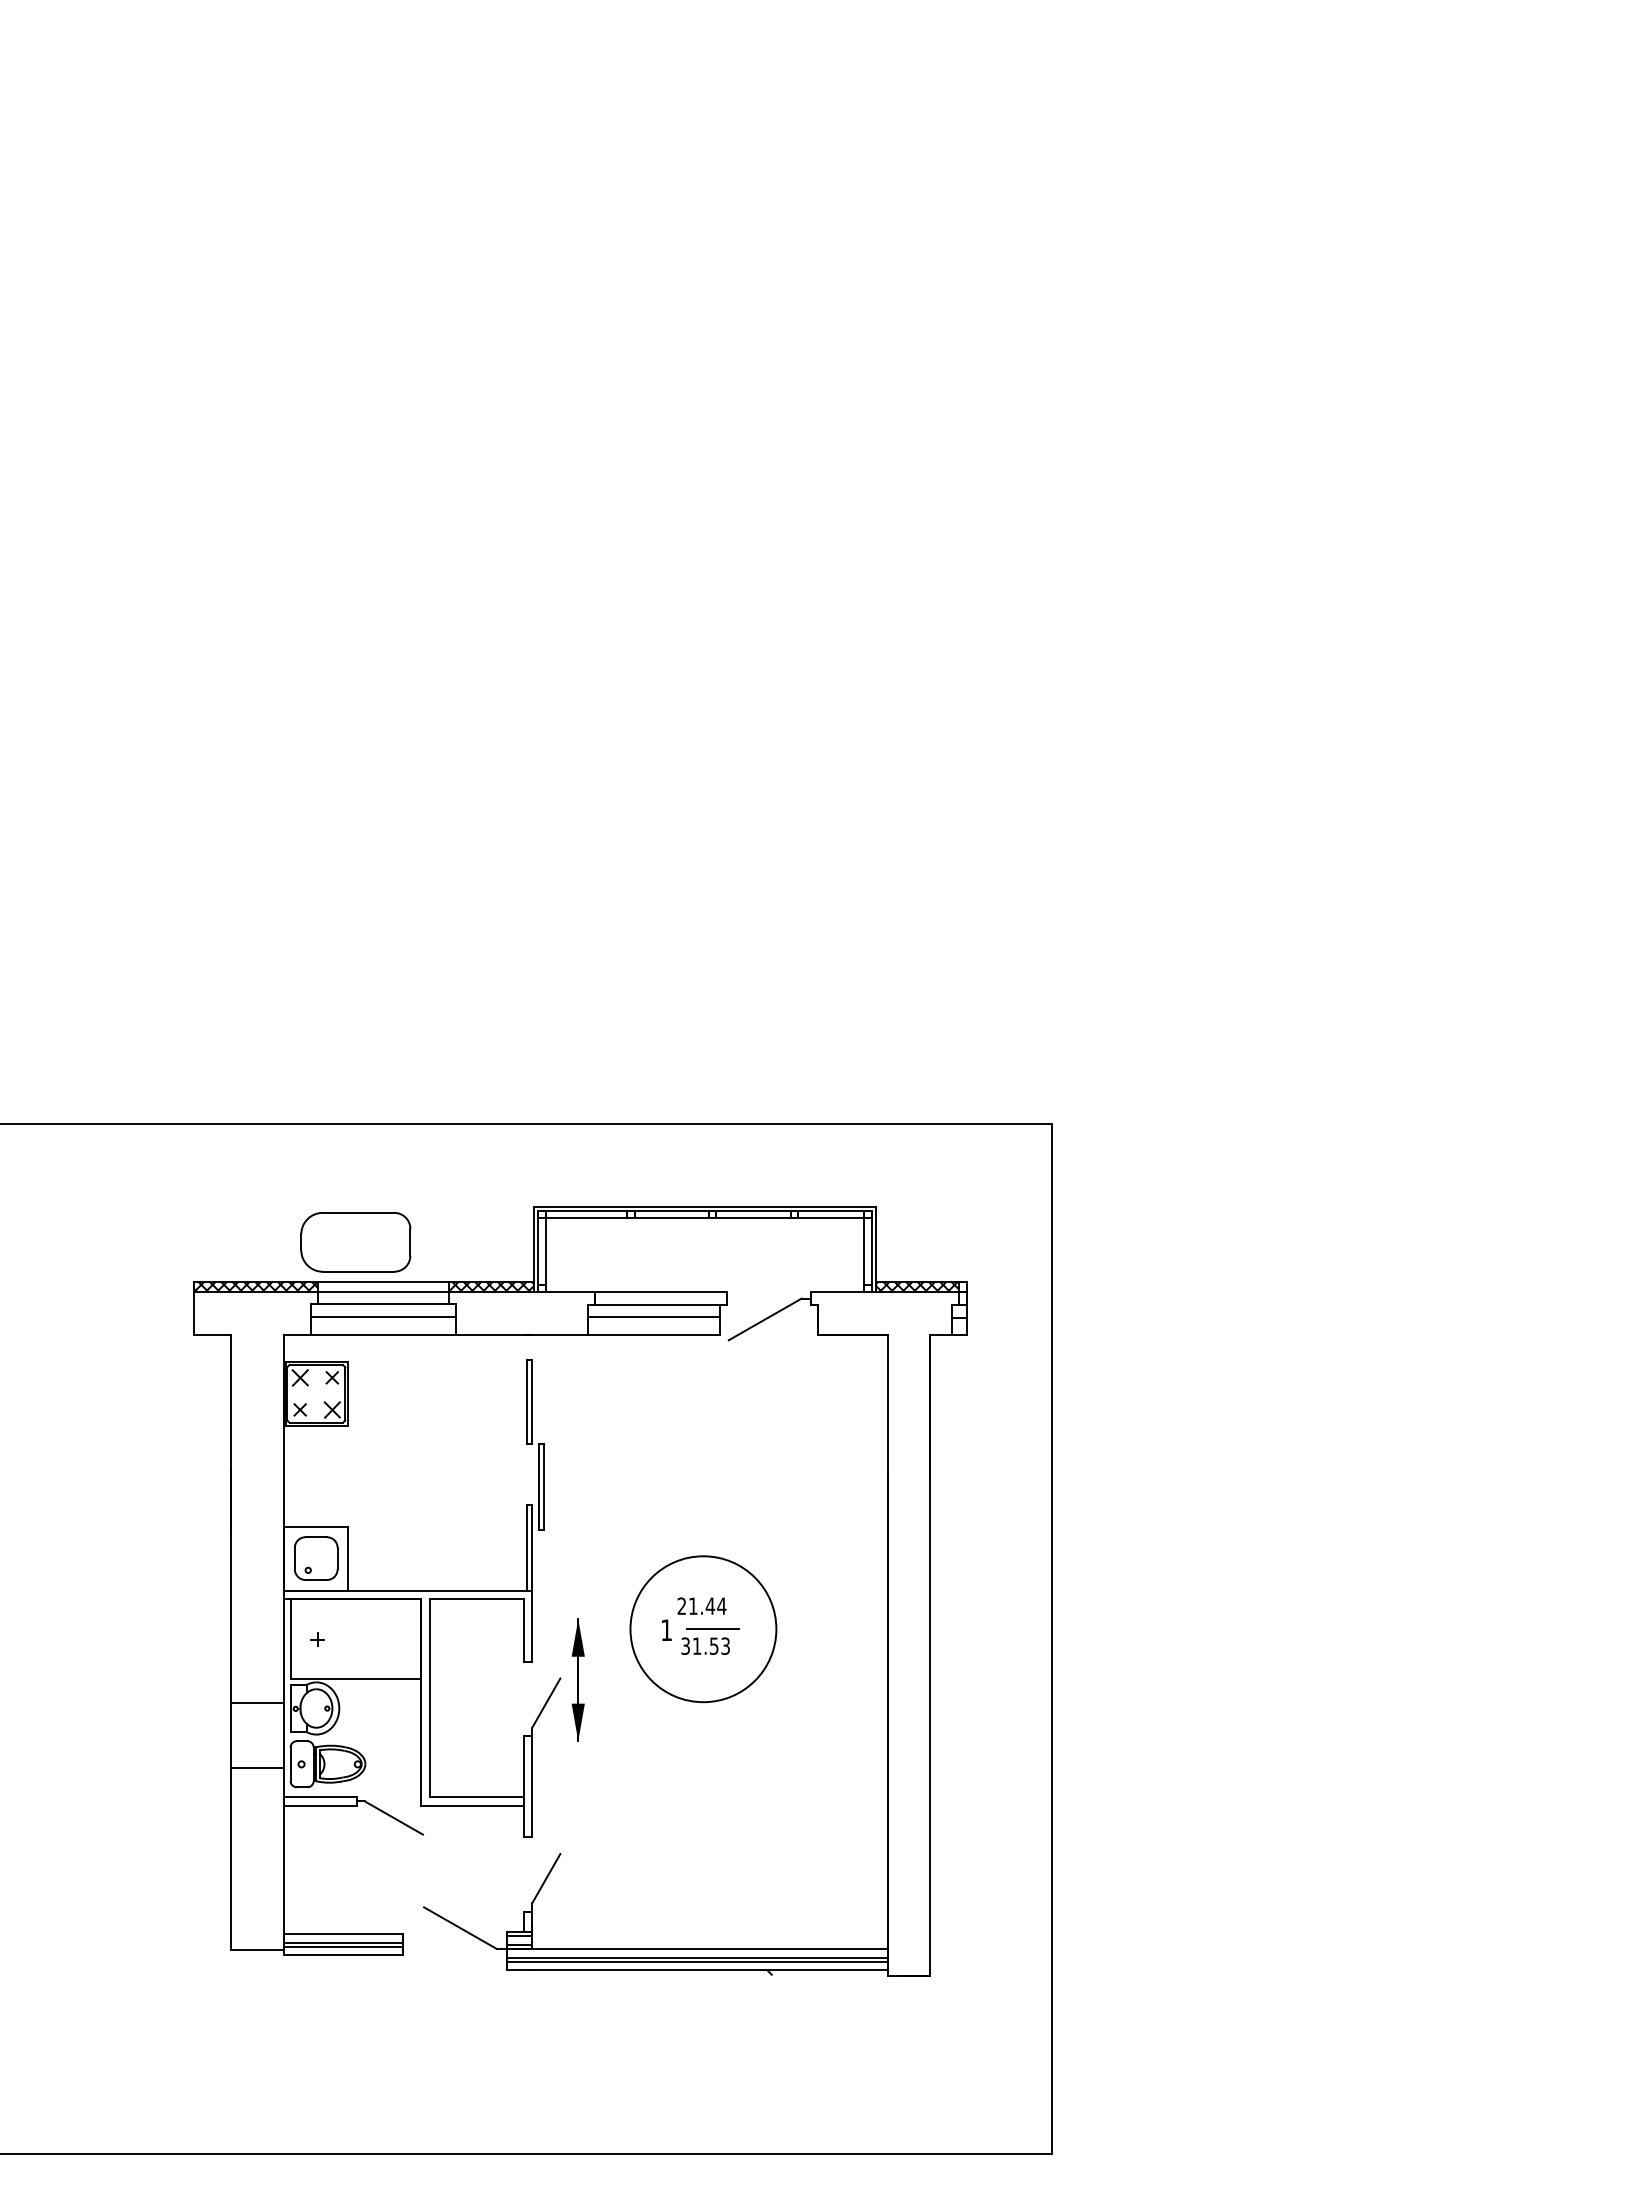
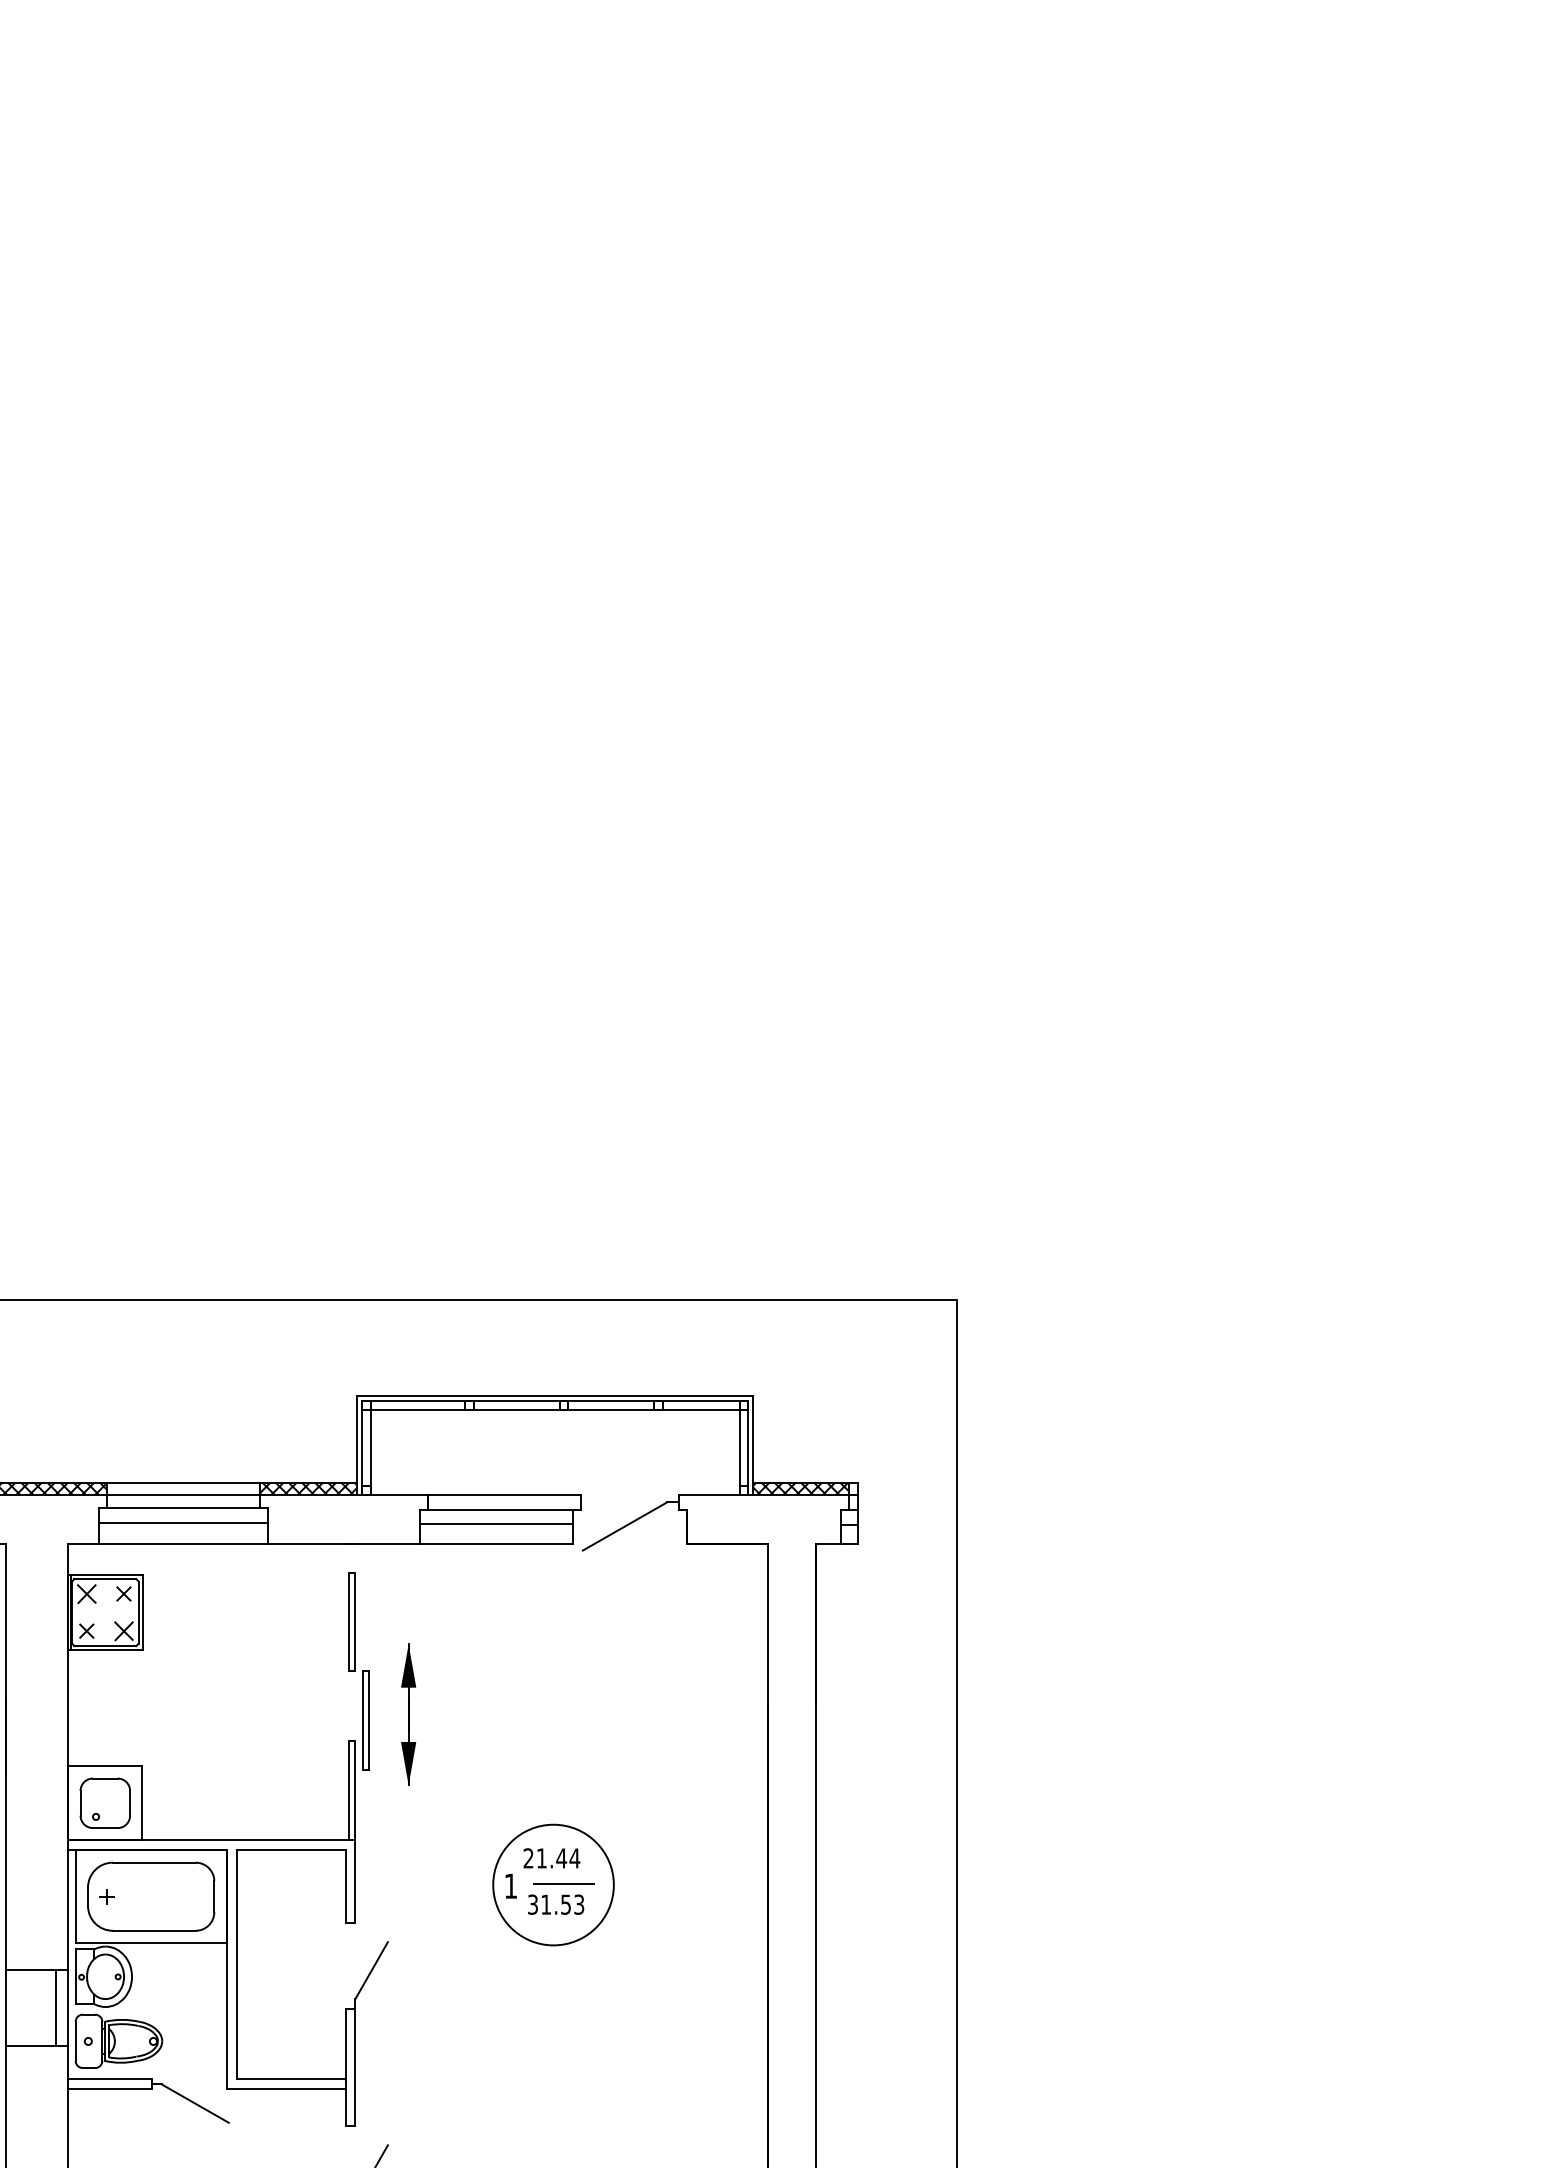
part: (355, 1242) -> (150, 1896), moved
circle: (703, 1629) -> (553, 1885), size x0.71
part: (577, 1679) -> (407, 1714), moved
line: (273, 1735) -> (55, 2008), added

